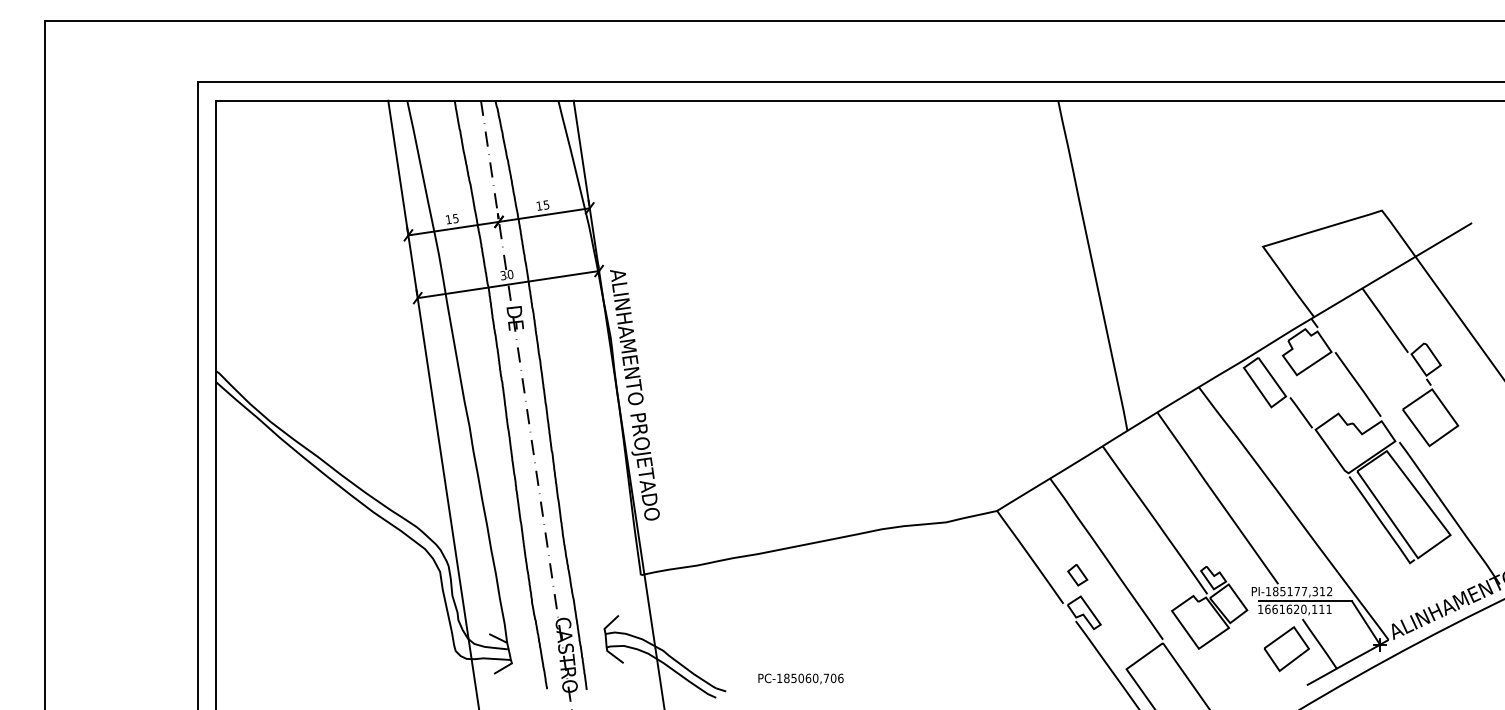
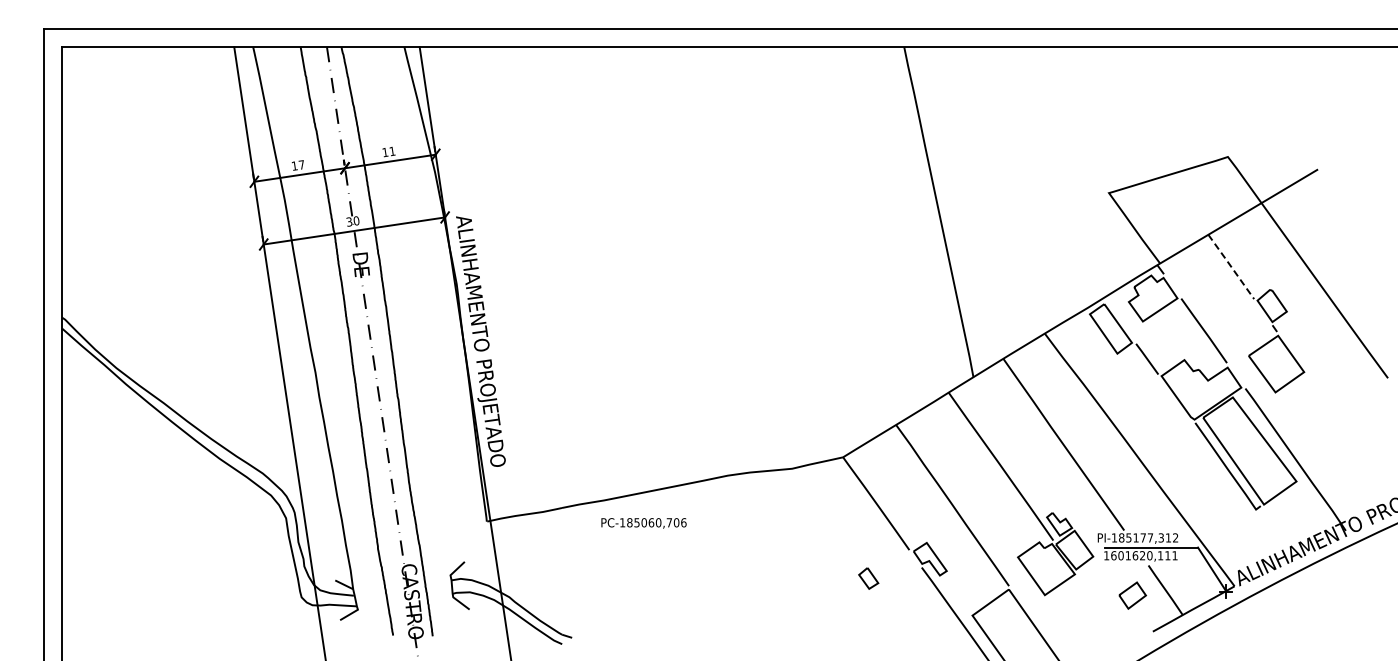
text: (546, 204) -> (392, 150), 15 -> 11
text: (455, 218) -> (301, 164), 15 -> 17
line: (1385, 320) -> (1231, 266), solid -> dashed
part: (1077, 575) -> (868, 578), moved
text: (1274, 608) -> (1120, 554), 1661620,111 -> 1601620,111
part: (1286, 649) -> (1132, 595), size x0.6
text: (800, 678) -> (643, 522), moved

